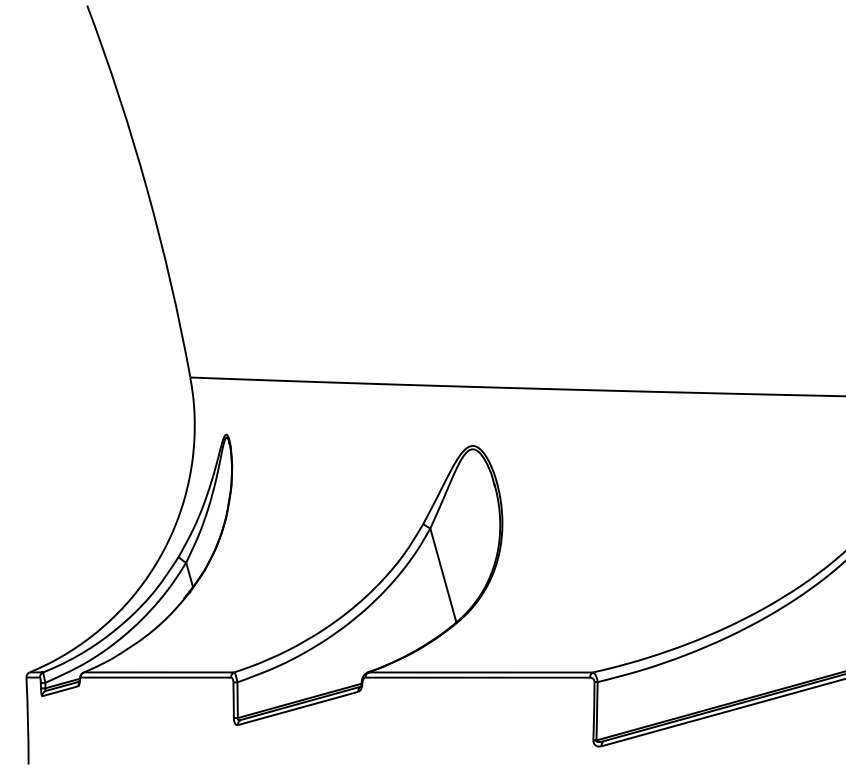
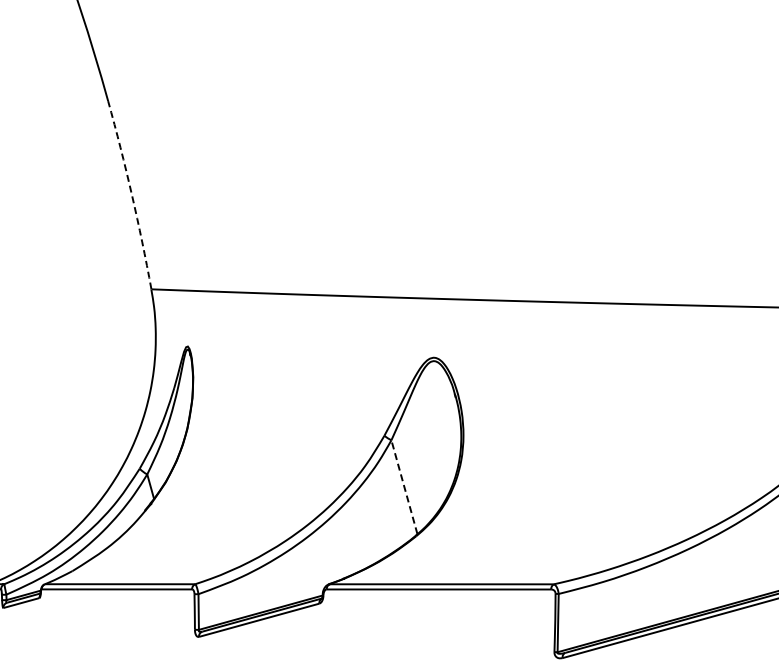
arc: (170, 282) -> (131, 194), solid -> dashed
line: (443, 575) -> (404, 487), solid -> dashed

